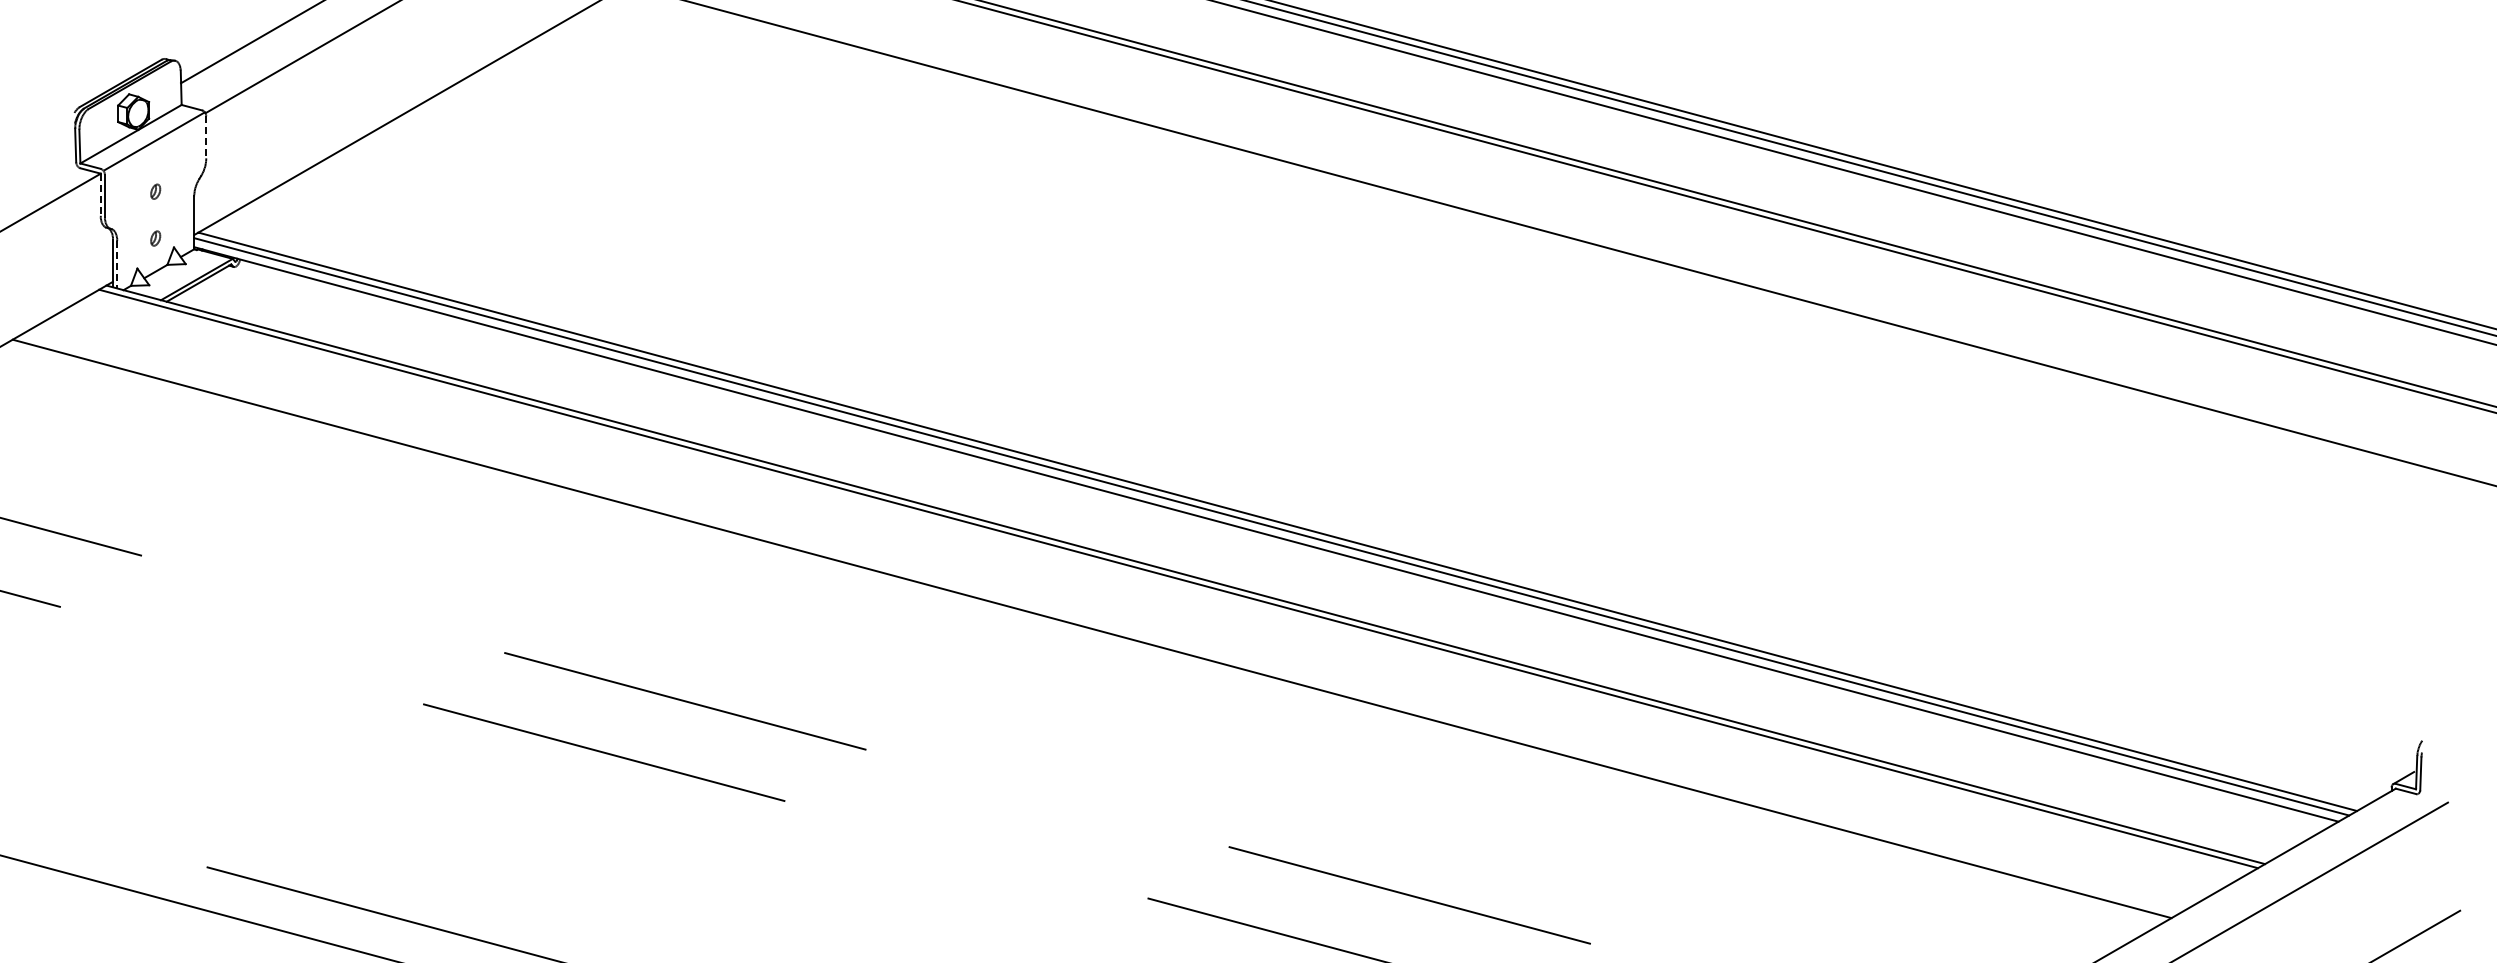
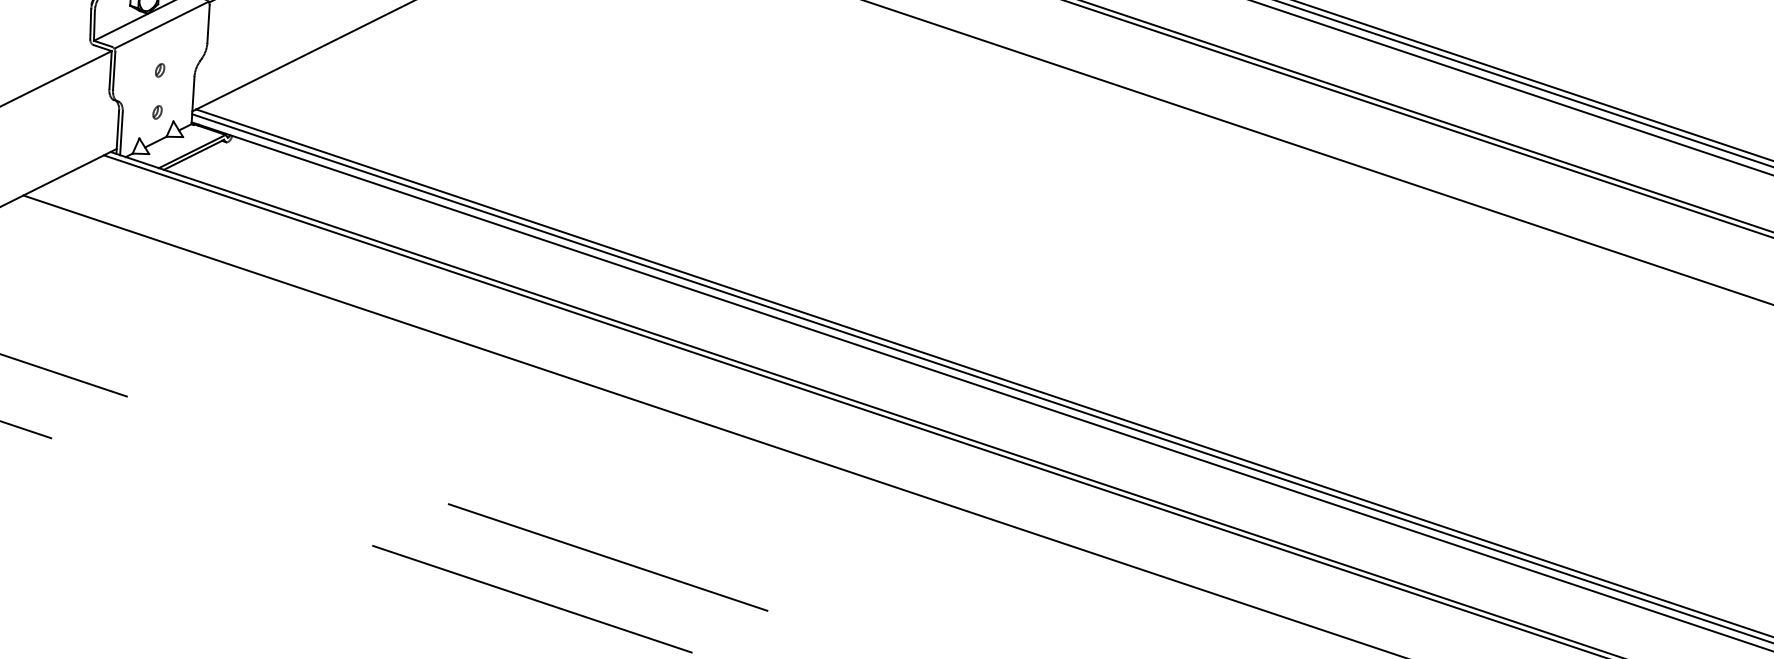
line: (206, 137) -> (208, 24), dashed -> solid
line: (100, 195) -> (110, 70), dashed -> solid
line: (117, 264) -> (121, 133), dashed -> solid

